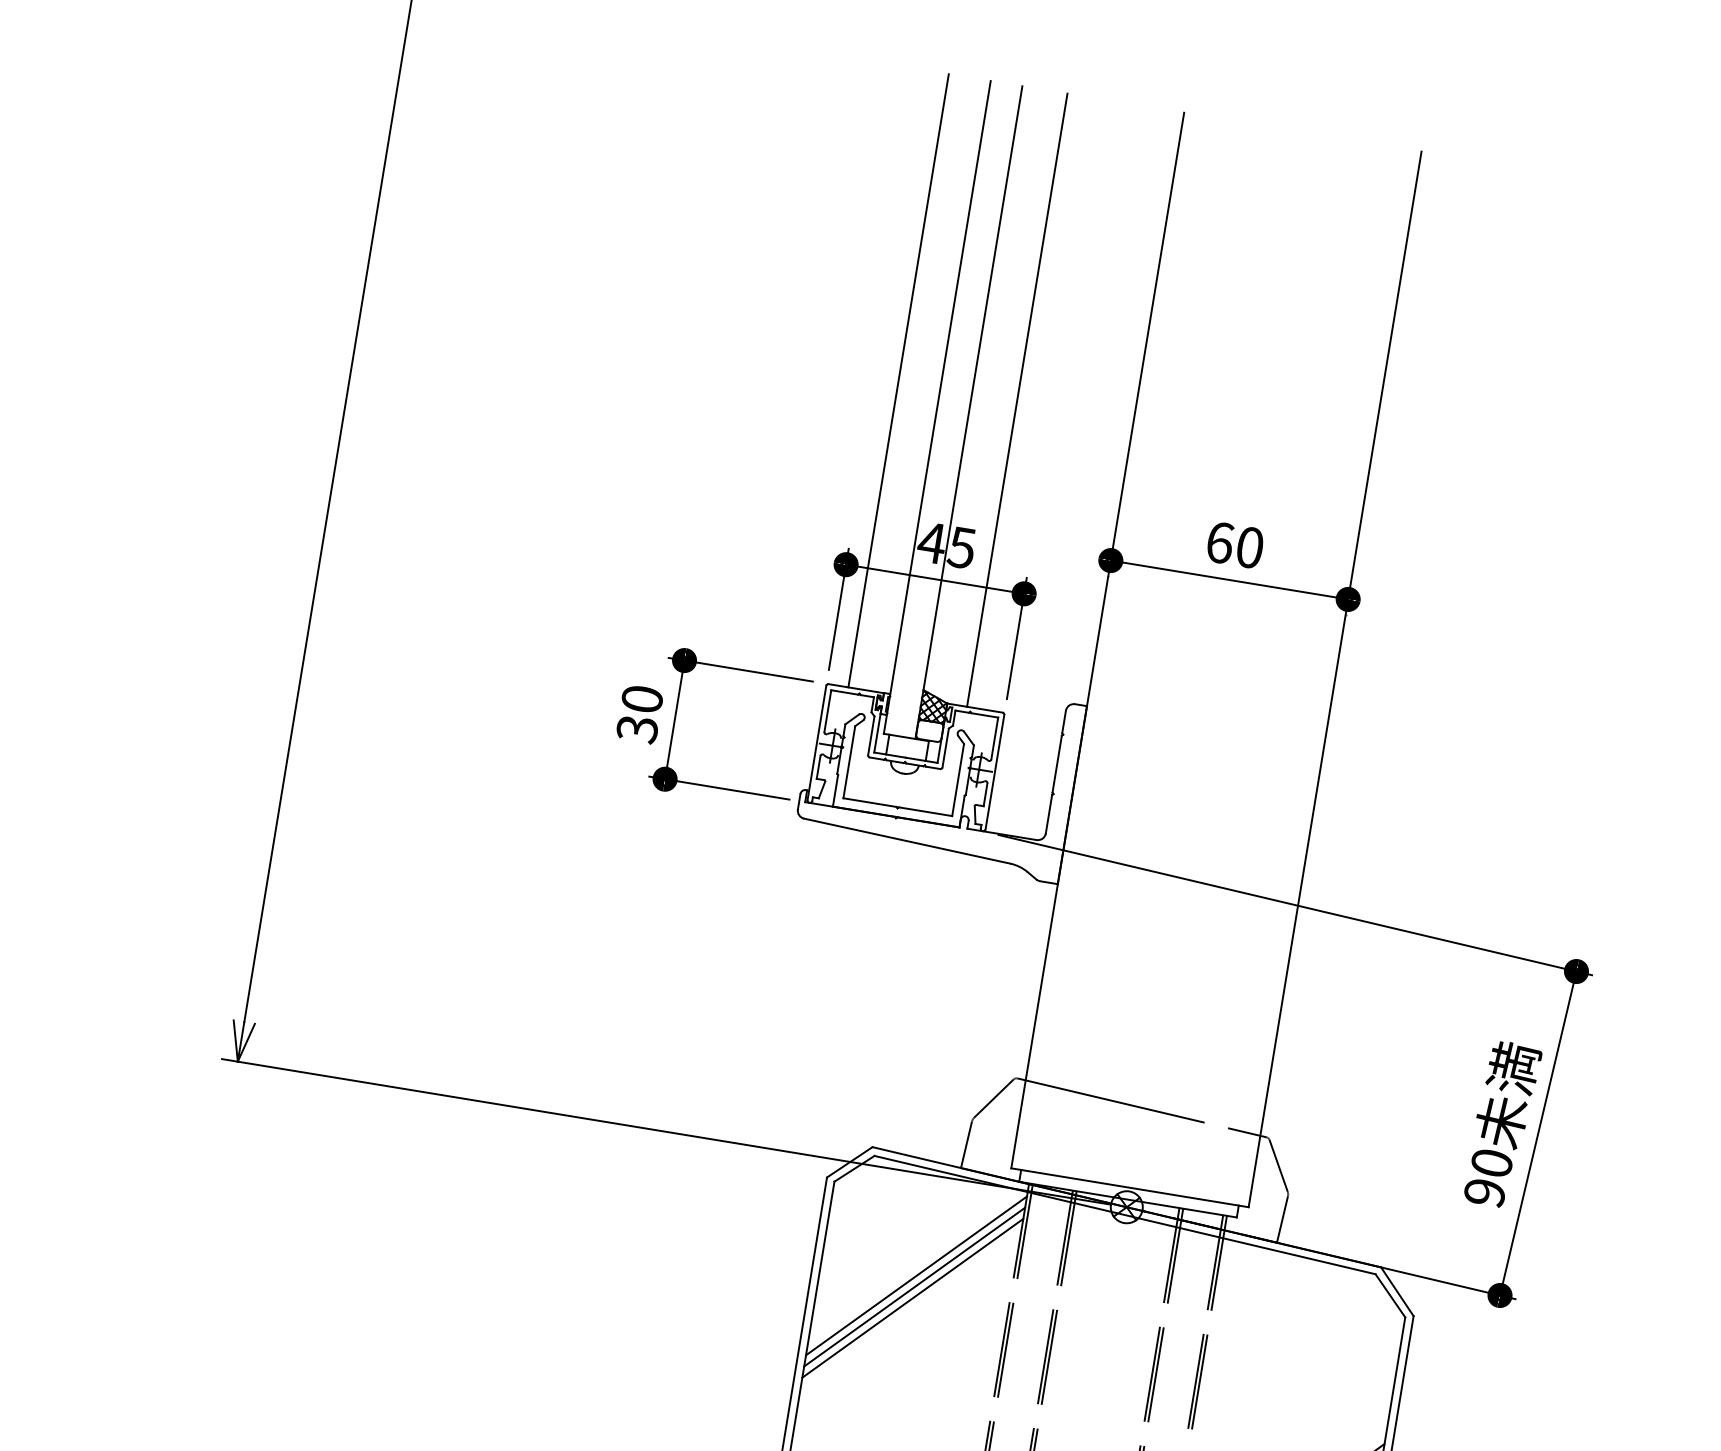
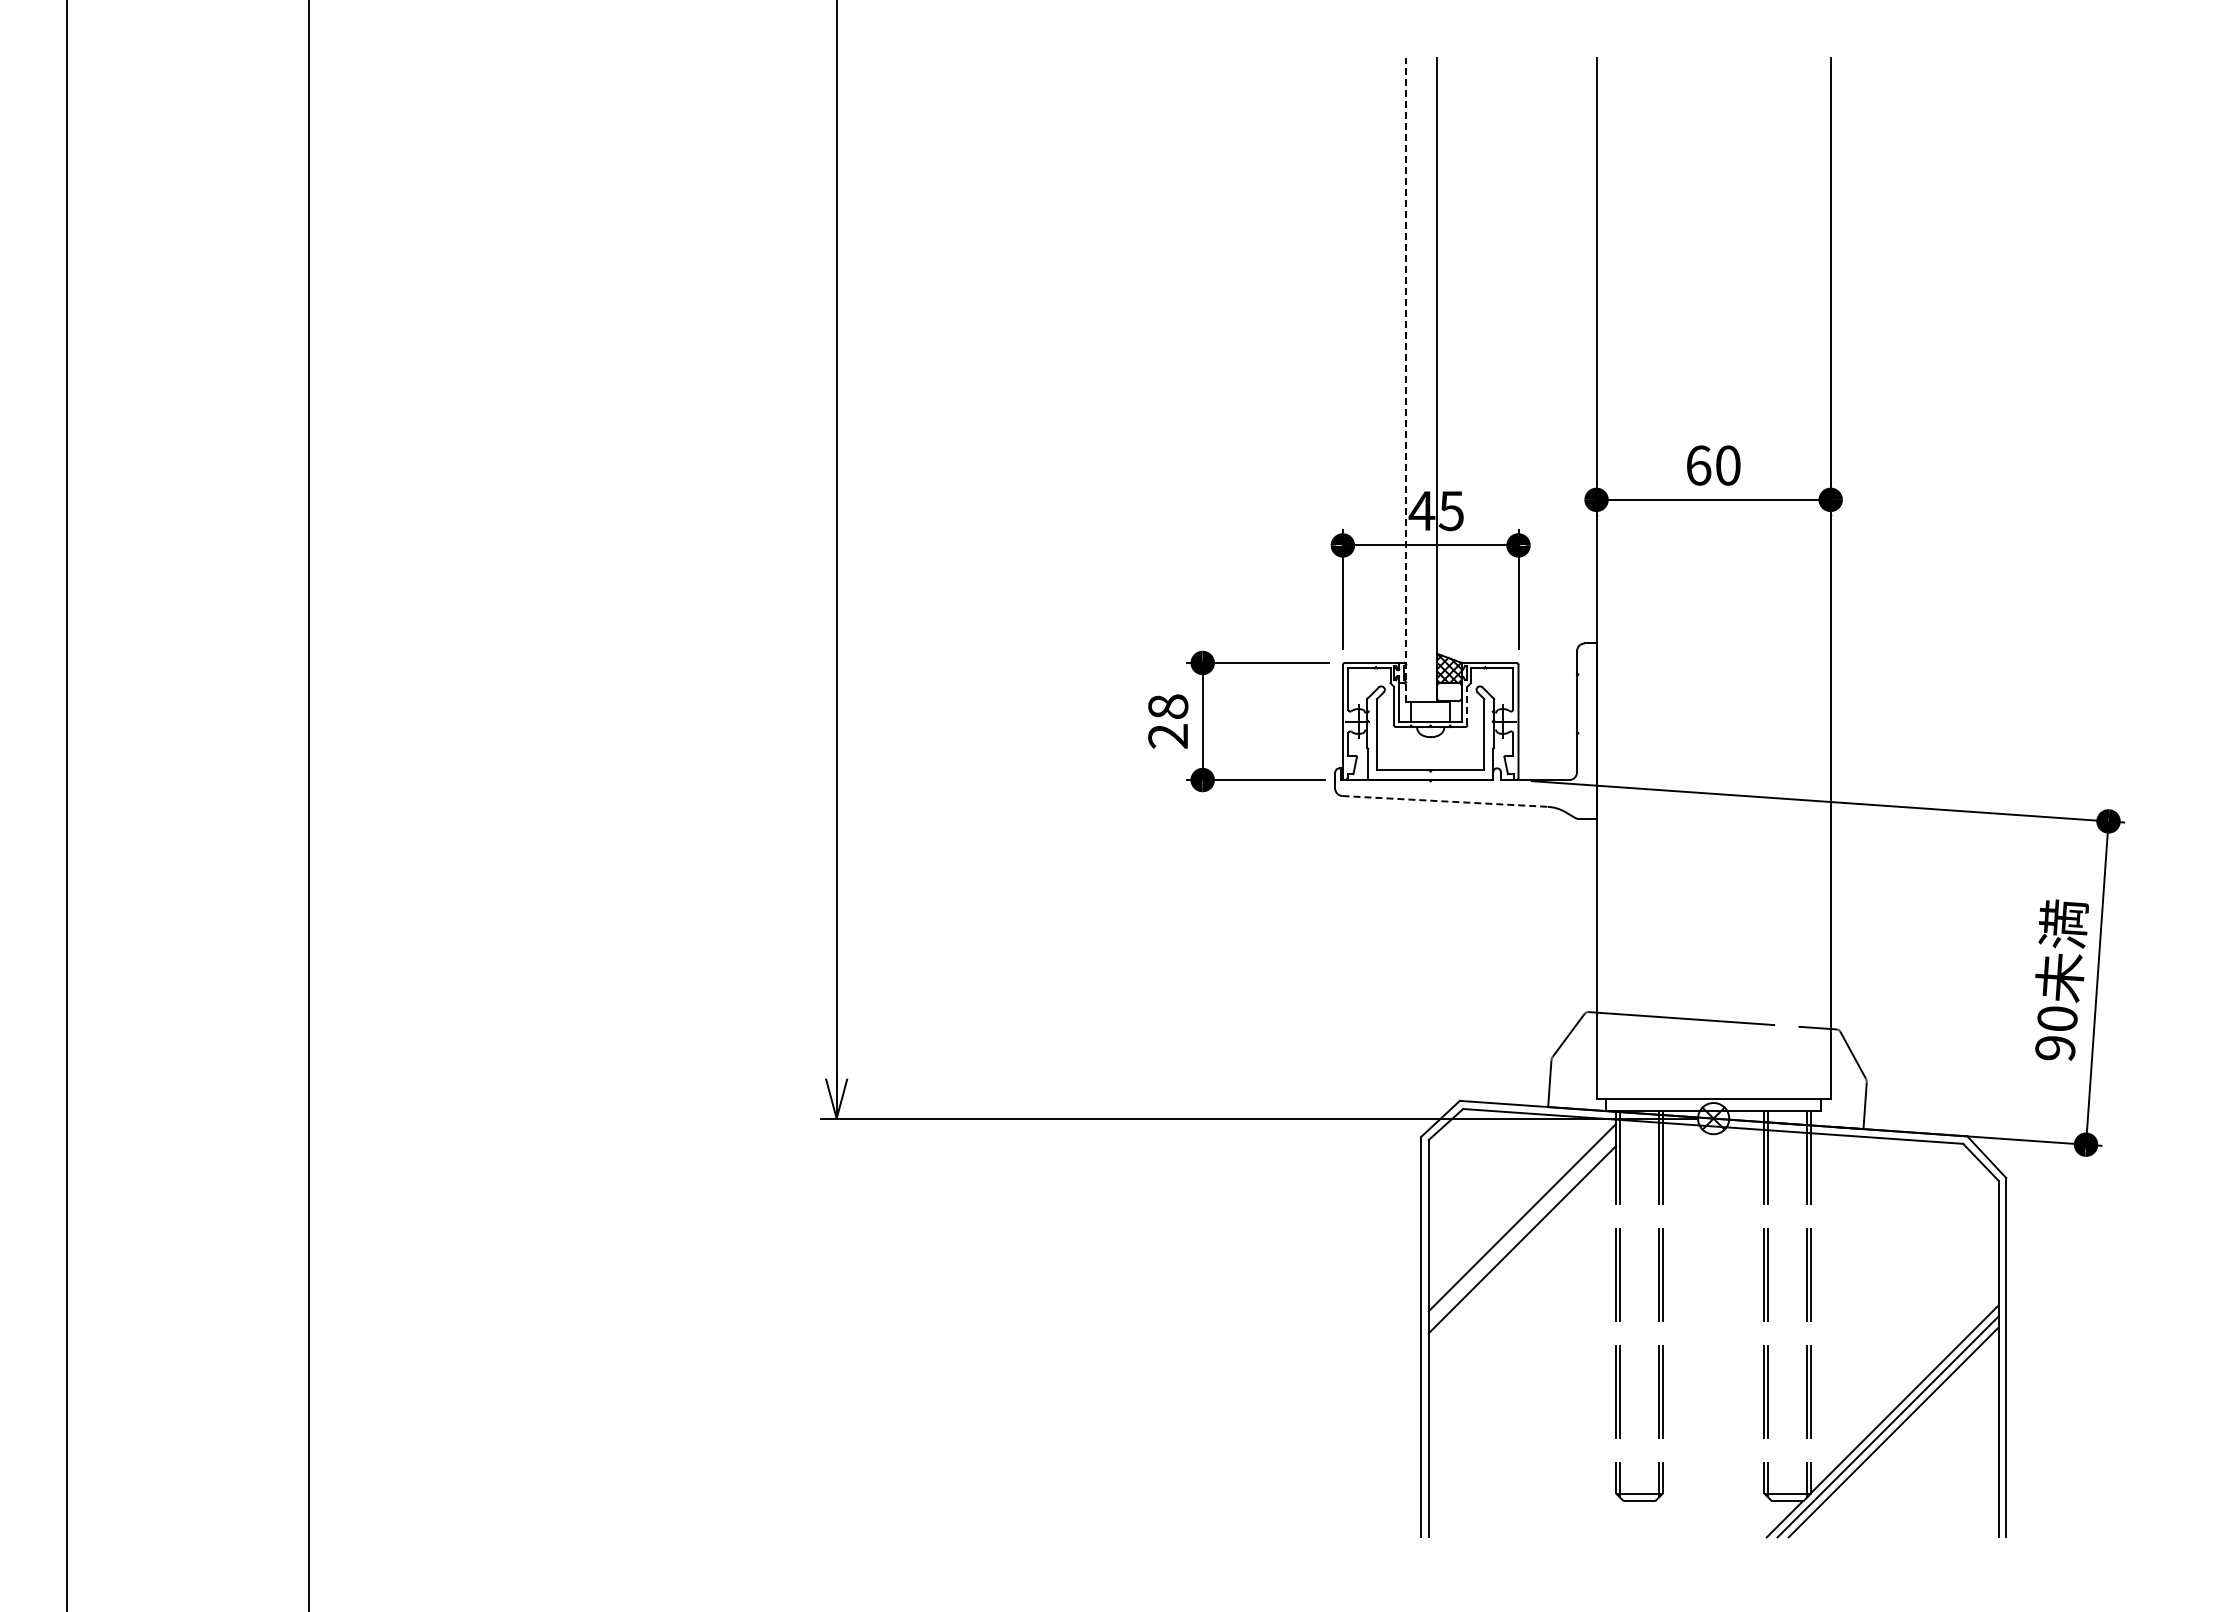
line: (898, 380) -> (1364, 360), removed
line: (1017, 400) -> (1481, 360), removed
line: (936, 407) -> (1405, 380), solid -> dashed
text: (640, 714) -> (1168, 721), 30 -> 28
line: (945, 747) -> (1467, 705), solid -> dashed
line: (907, 841) -> (1445, 801), solid -> dashed
line: (914, 1286) -> (1522, 1228), removed

